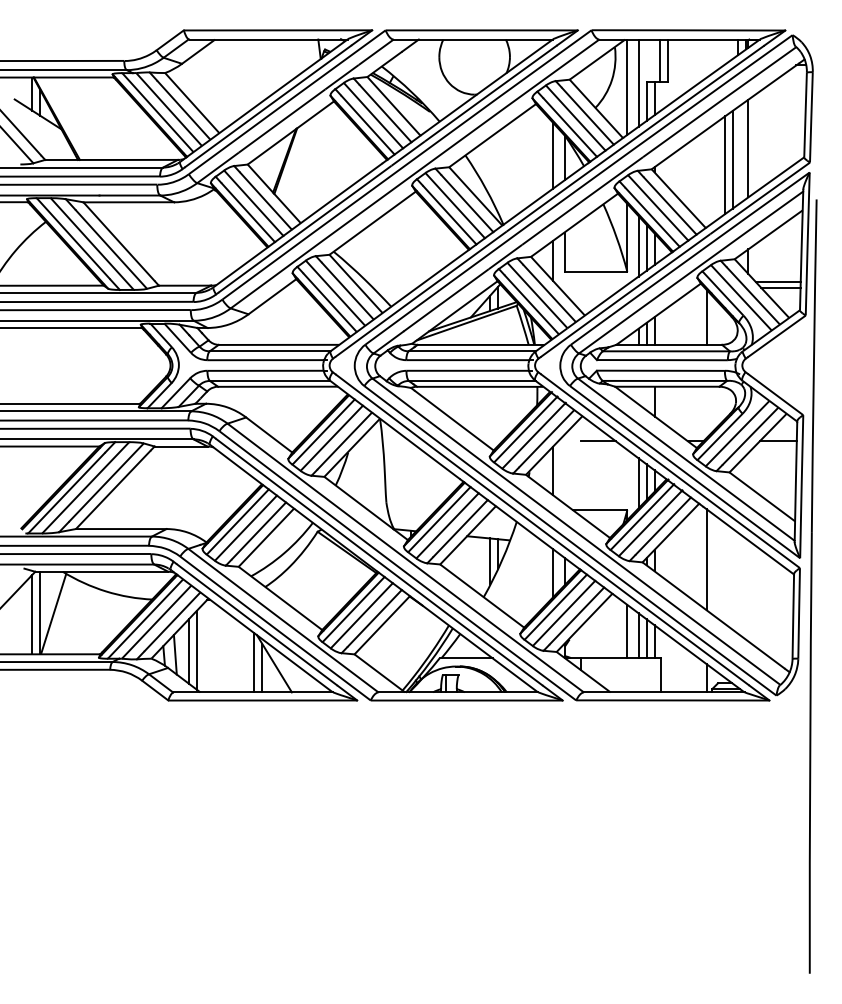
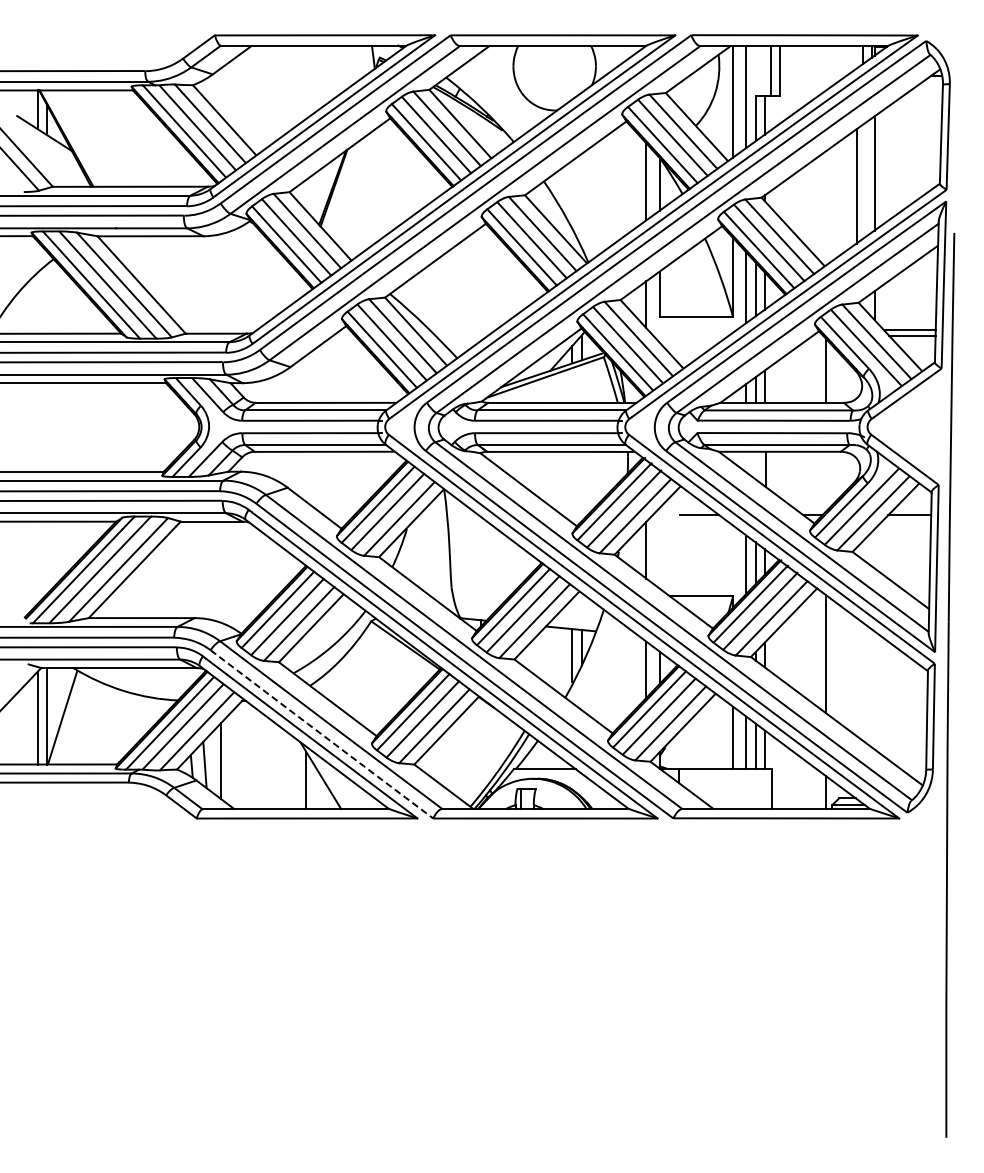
line: (725, 164) -> (847, 192), removed
arc: (275, 628) -> (321, 734), solid -> dashed
line: (197, 650) -> (230, 759), removed
line: (254, 662) -> (297, 774), removed

